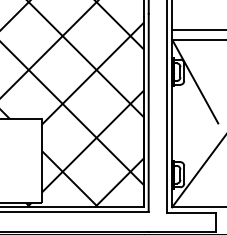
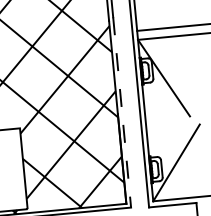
line: (148, 112) -> (121, 112), solid -> dashed

